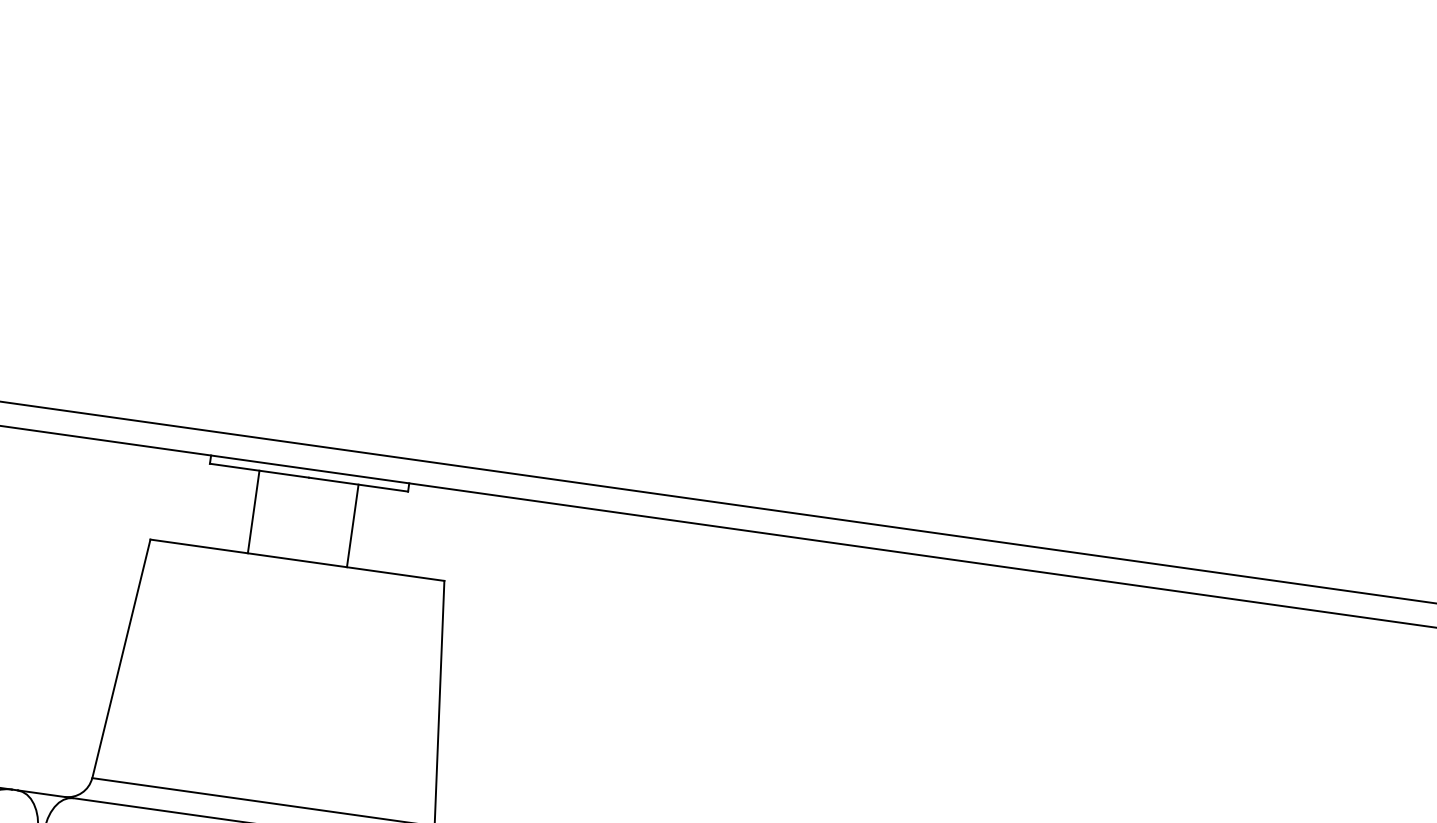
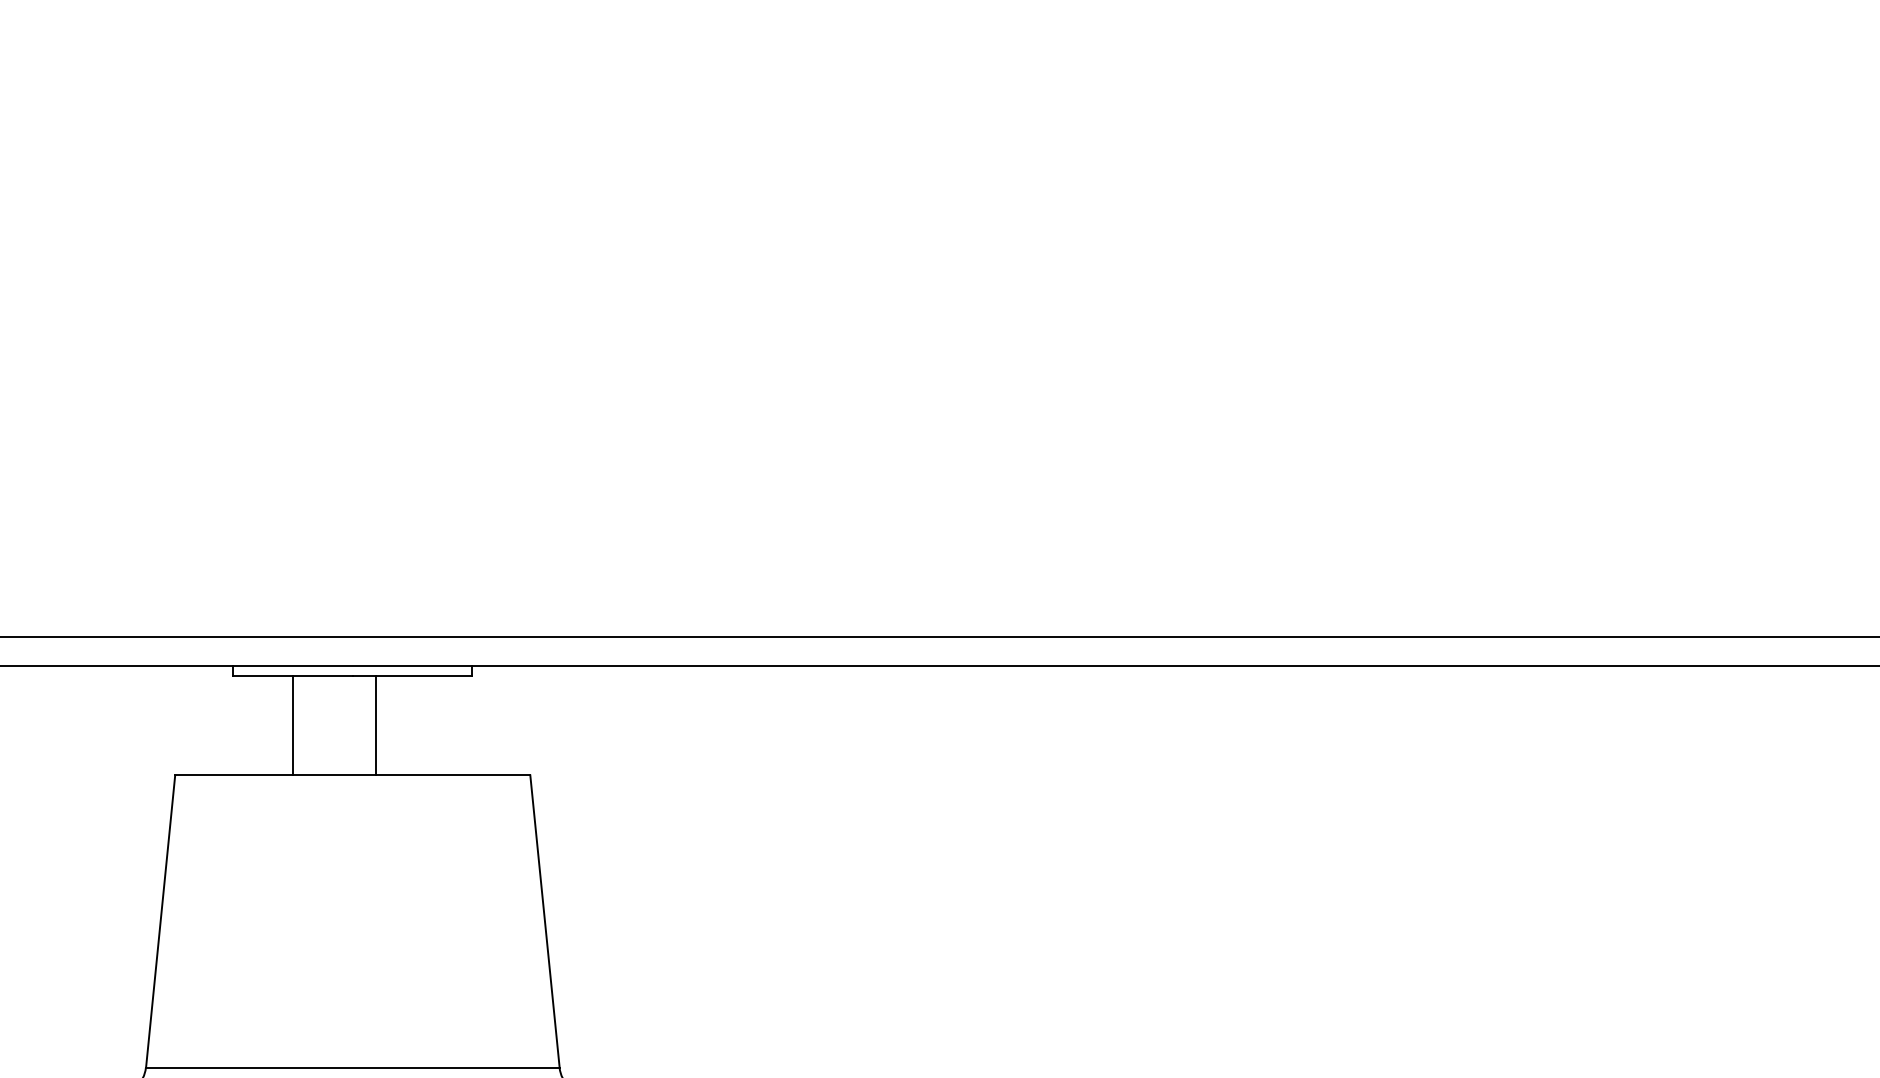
line: (352, 525) -> (375, 725), moved

